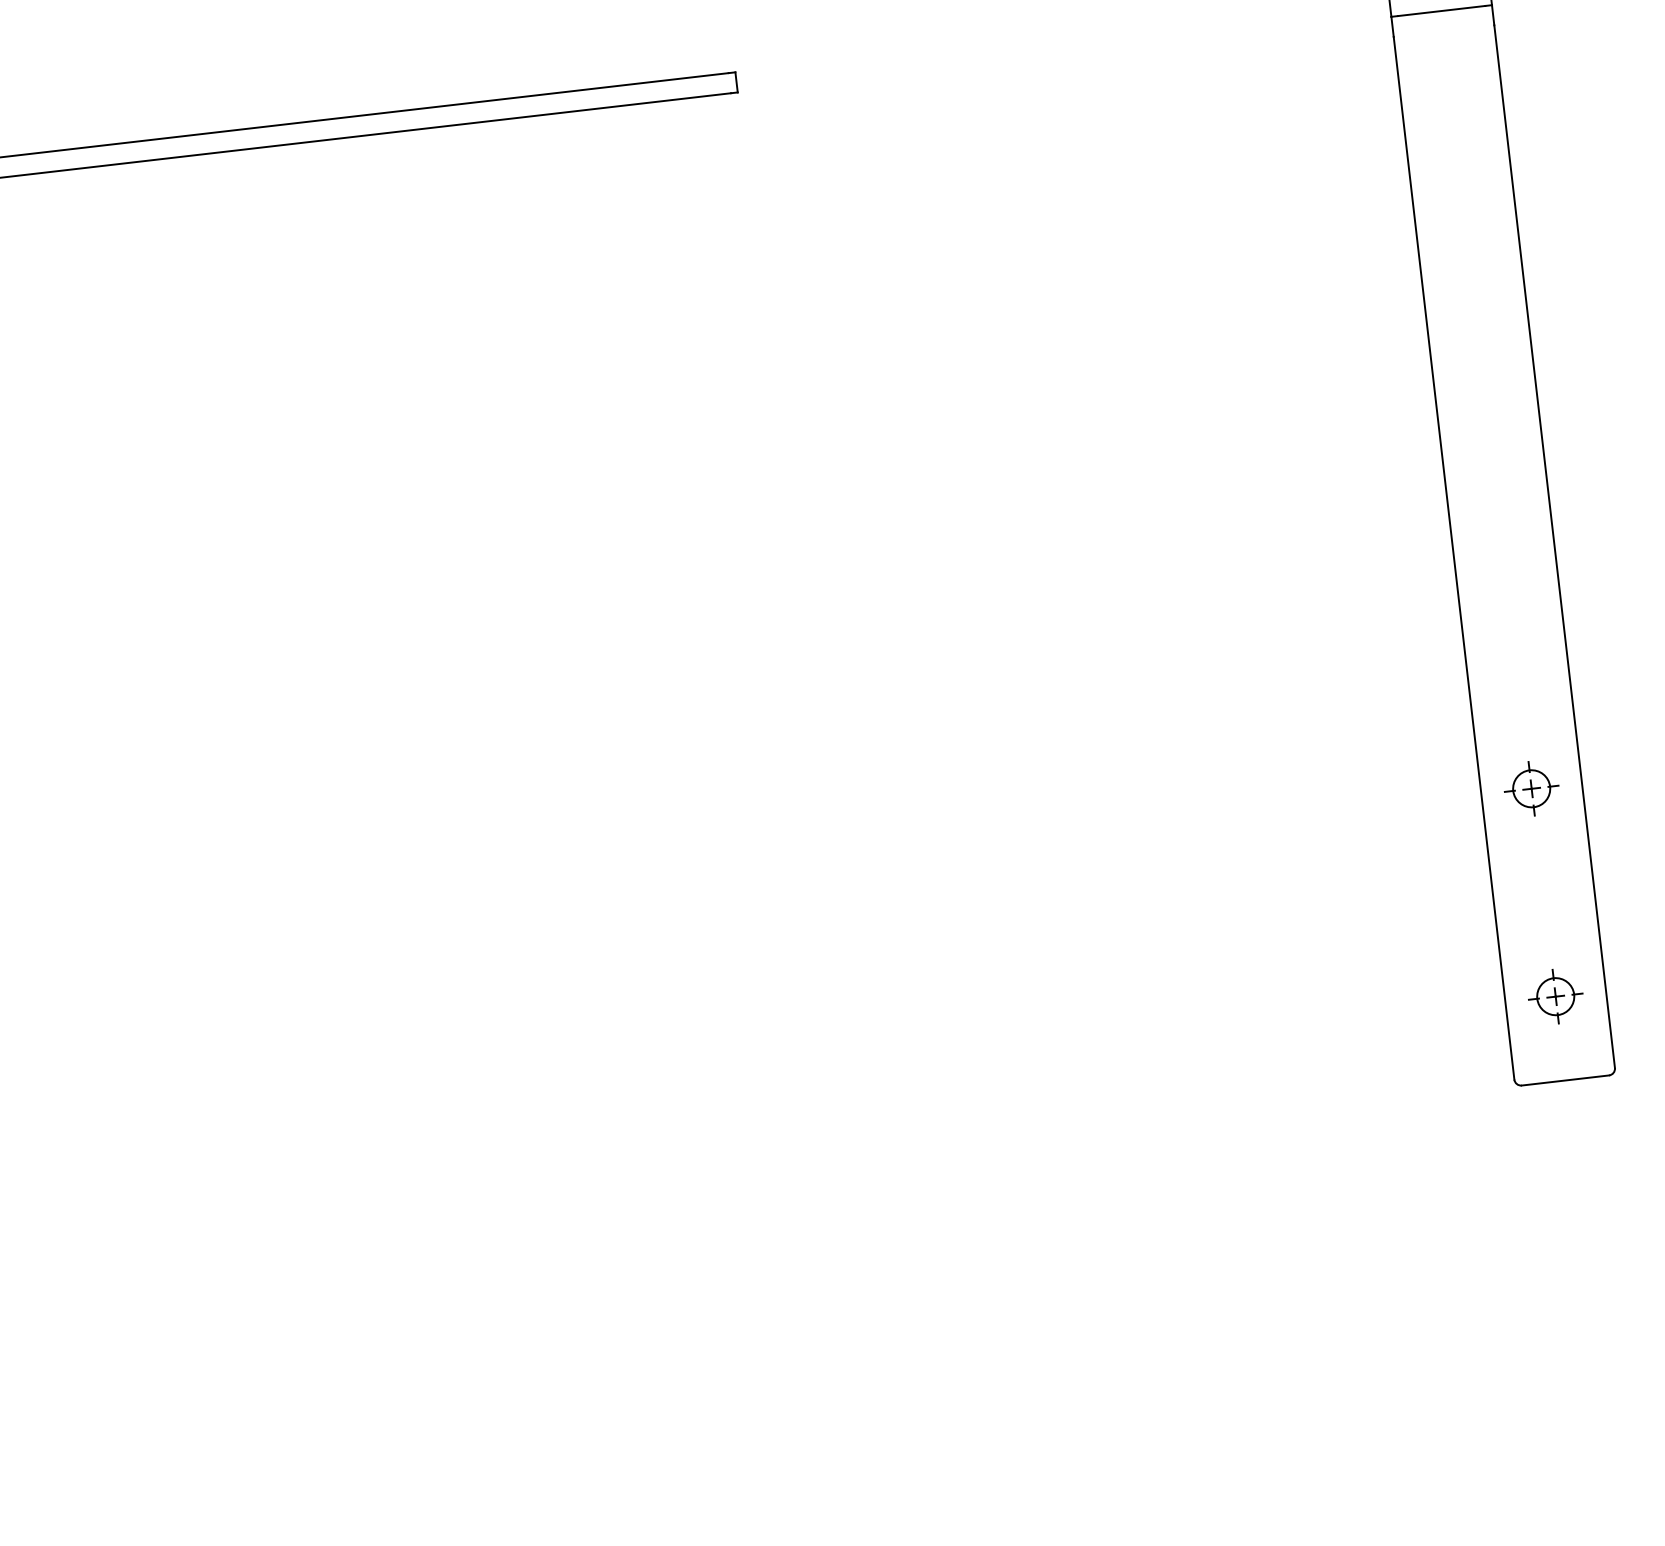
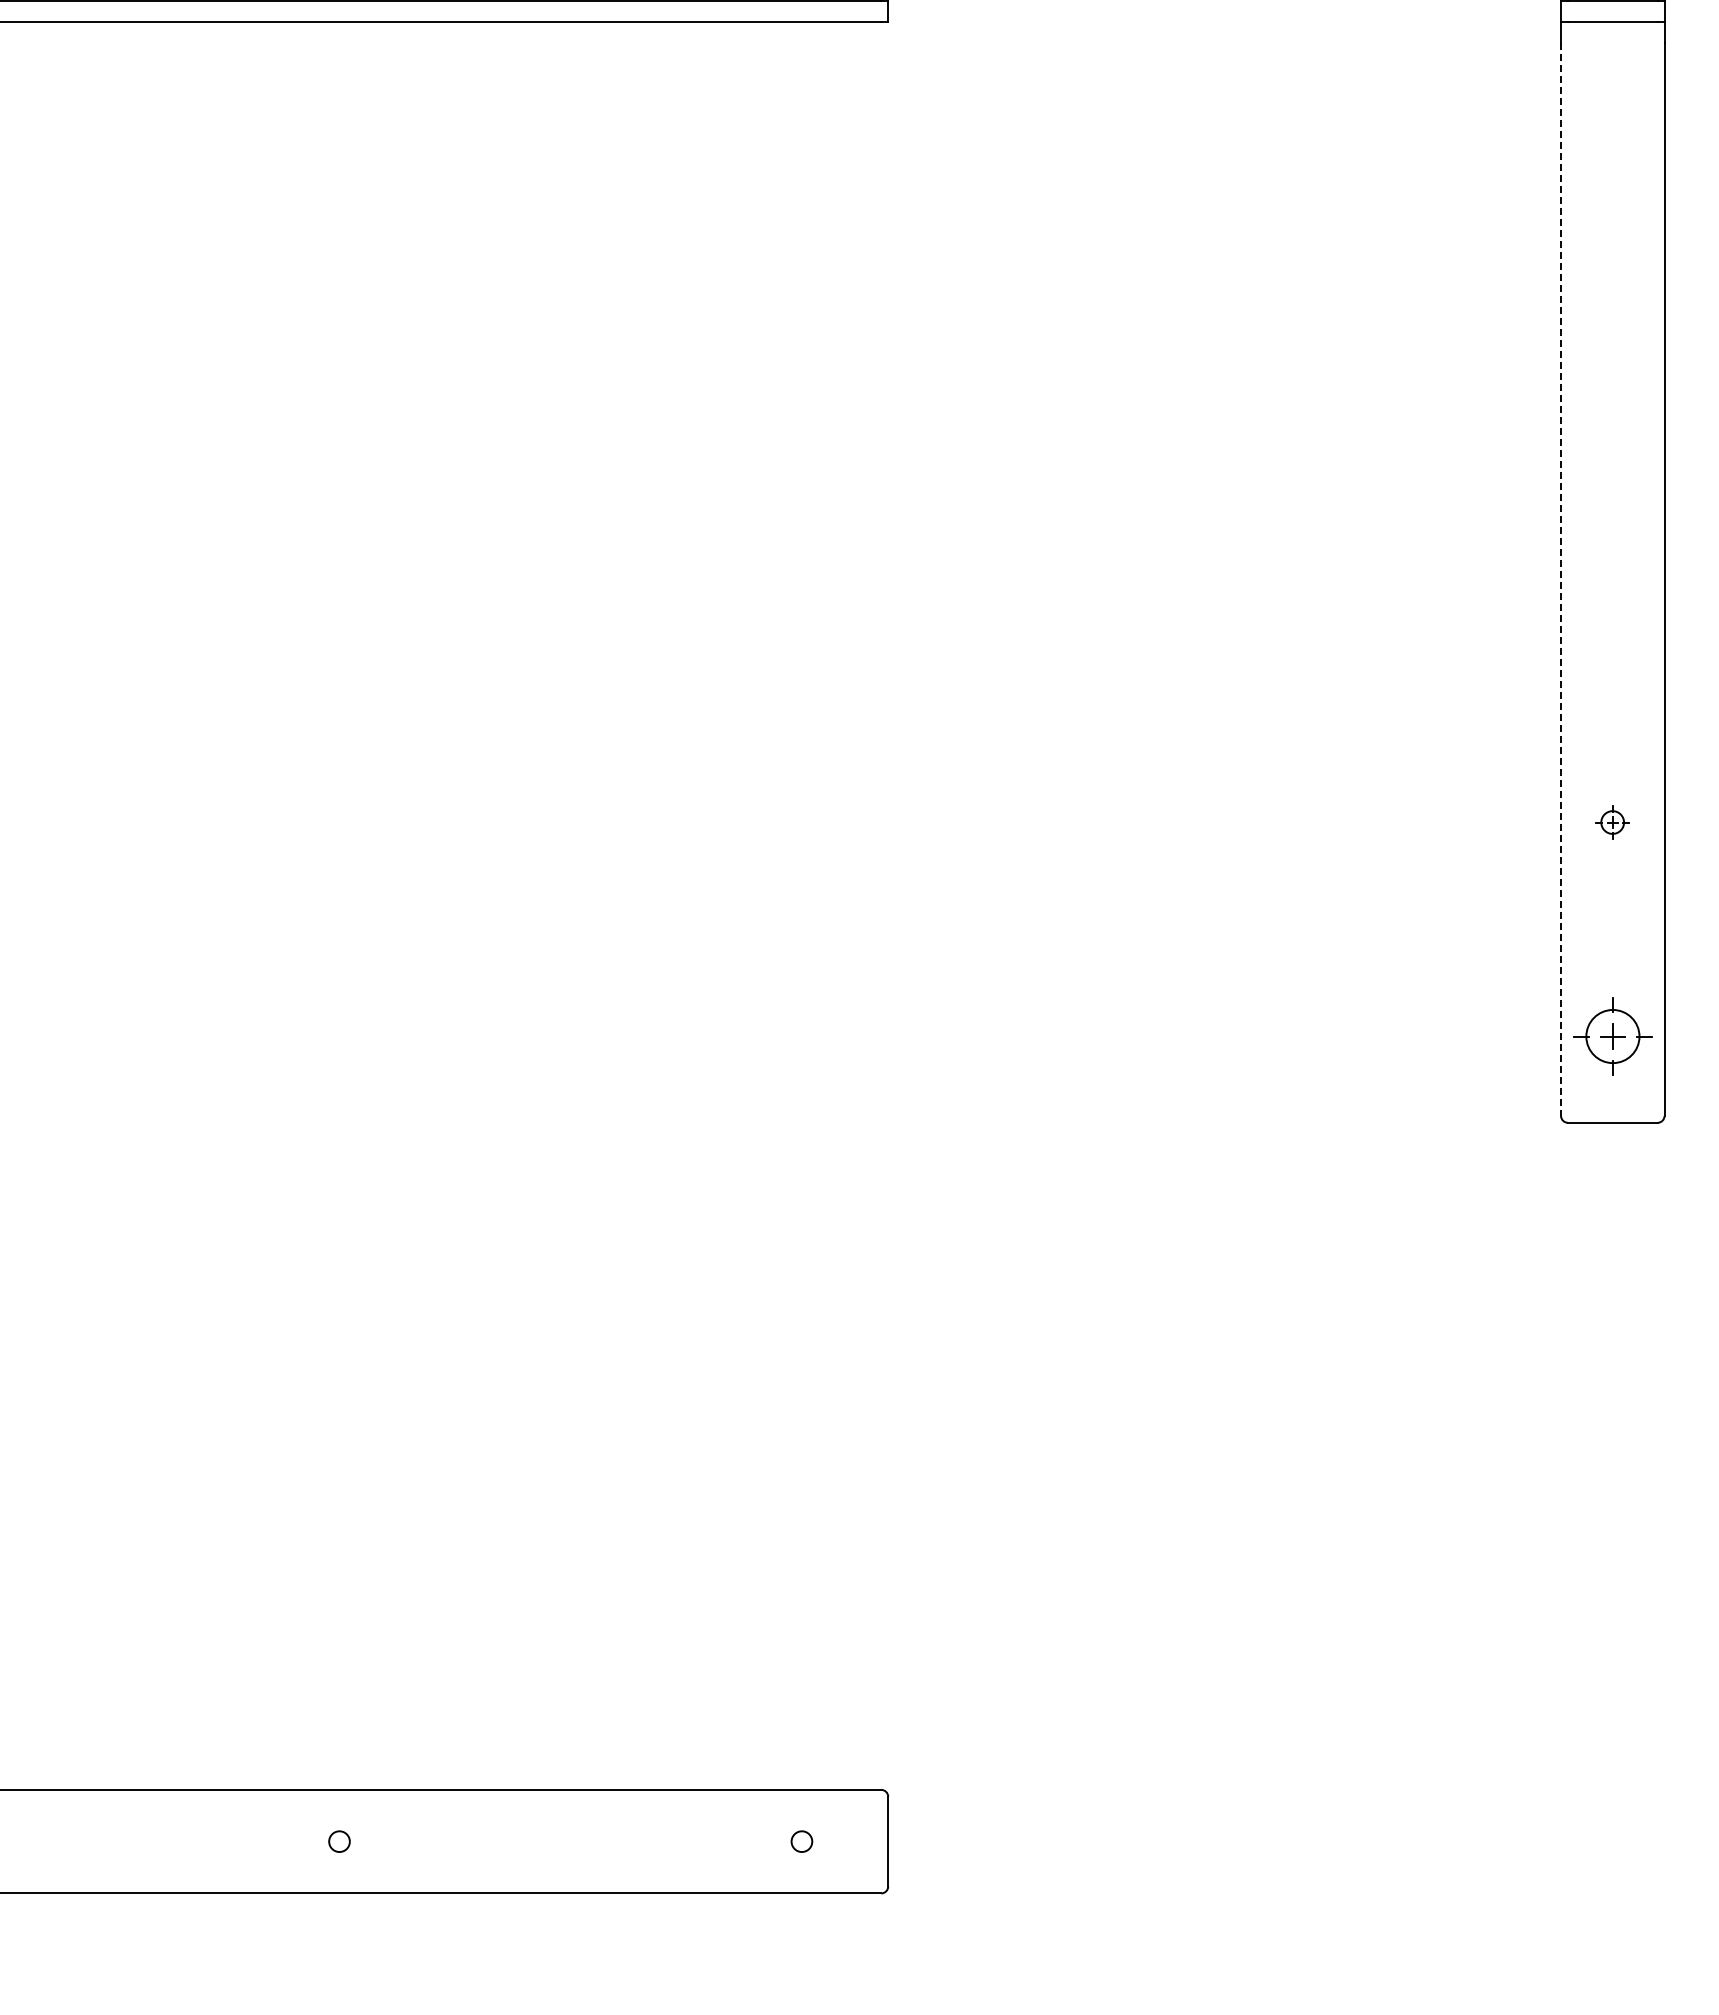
line: (1454, 558) -> (1561, 579), solid -> dashed
part: (1531, 788) -> (1612, 822), size x0.6
part: (1555, 996) -> (1612, 1036), size x1.4

